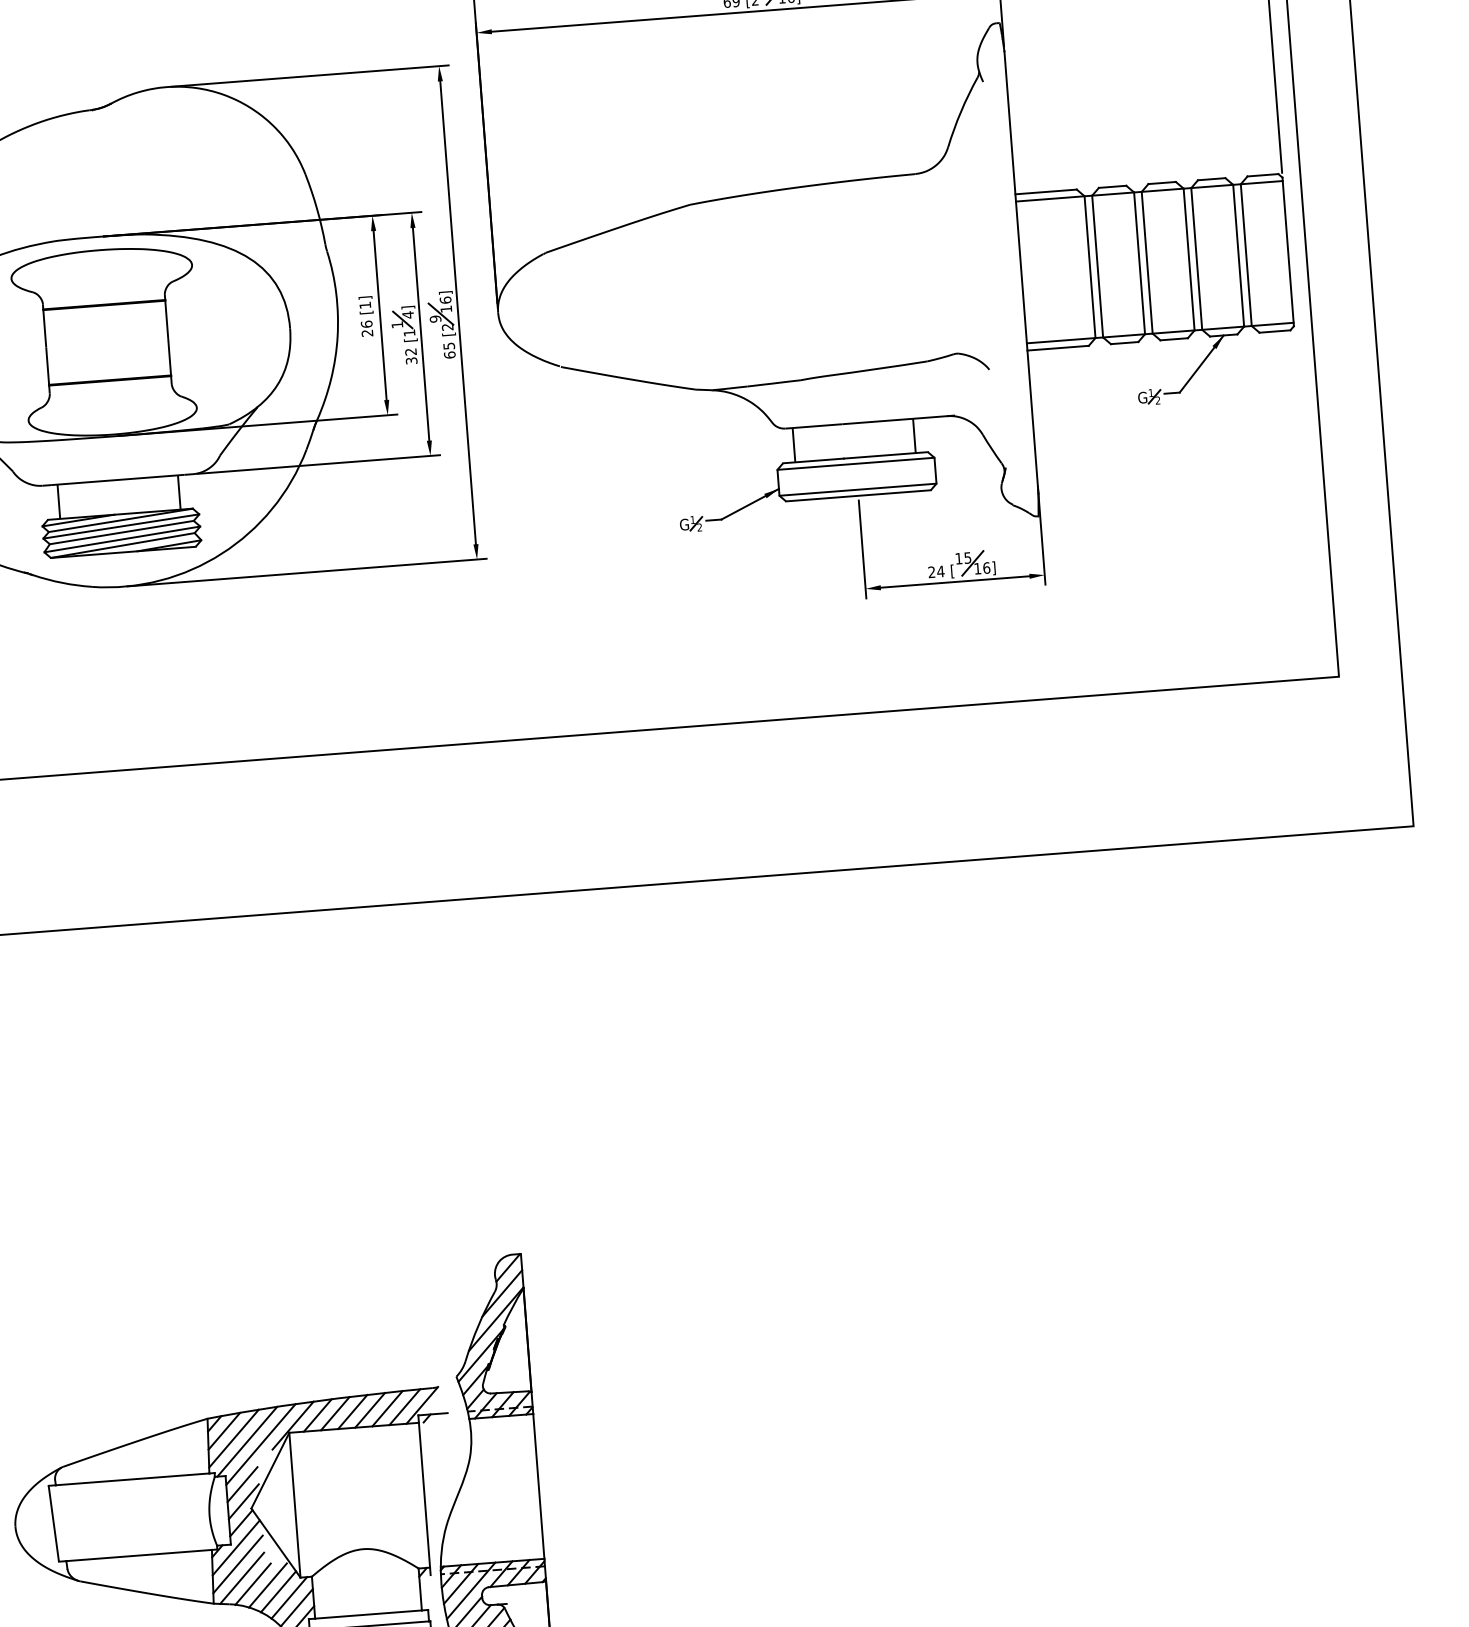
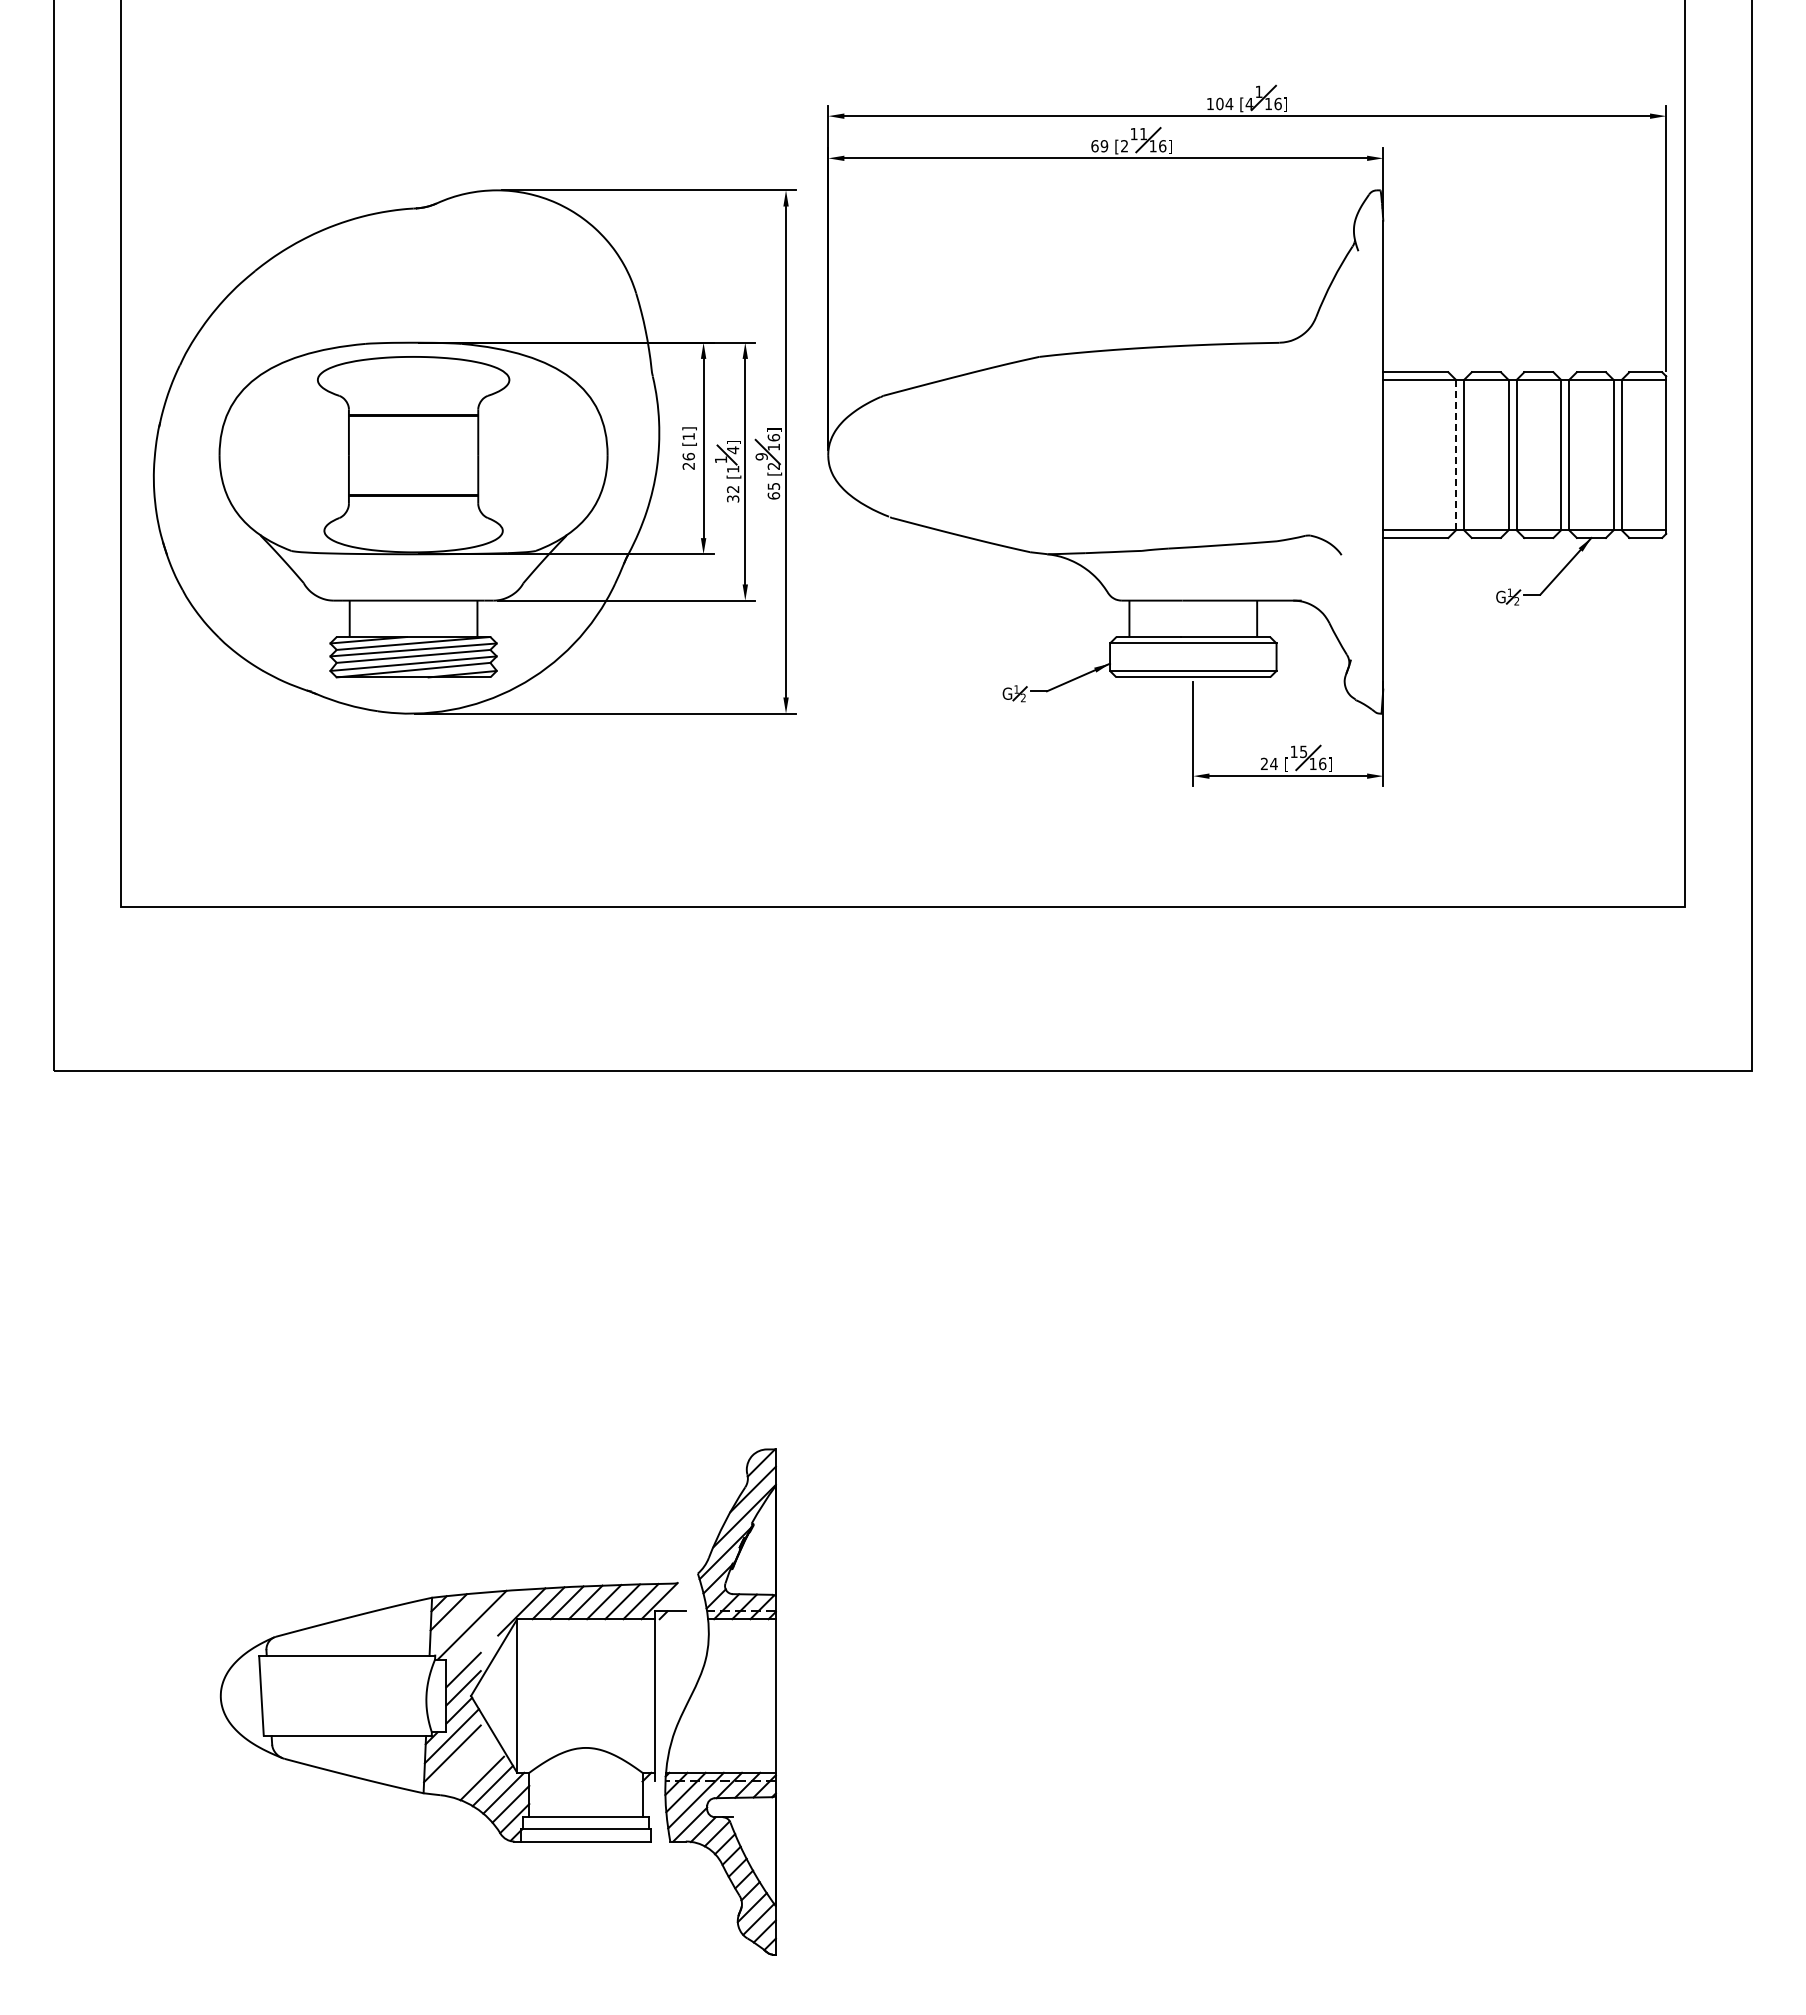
line: (1090, 266) -> (1456, 454), solid -> dashed
line: (233, 1438) -> (457, 1620), removed
line: (261, 1444) -> (486, 1629), removed
line: (242, 1578) -> (455, 1768), removed
line: (252, 1583) -> (466, 1775), removed

